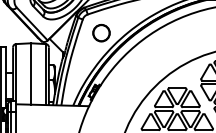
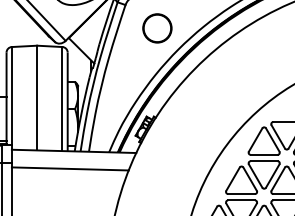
line: (50, 115) -> (70, 168), added

